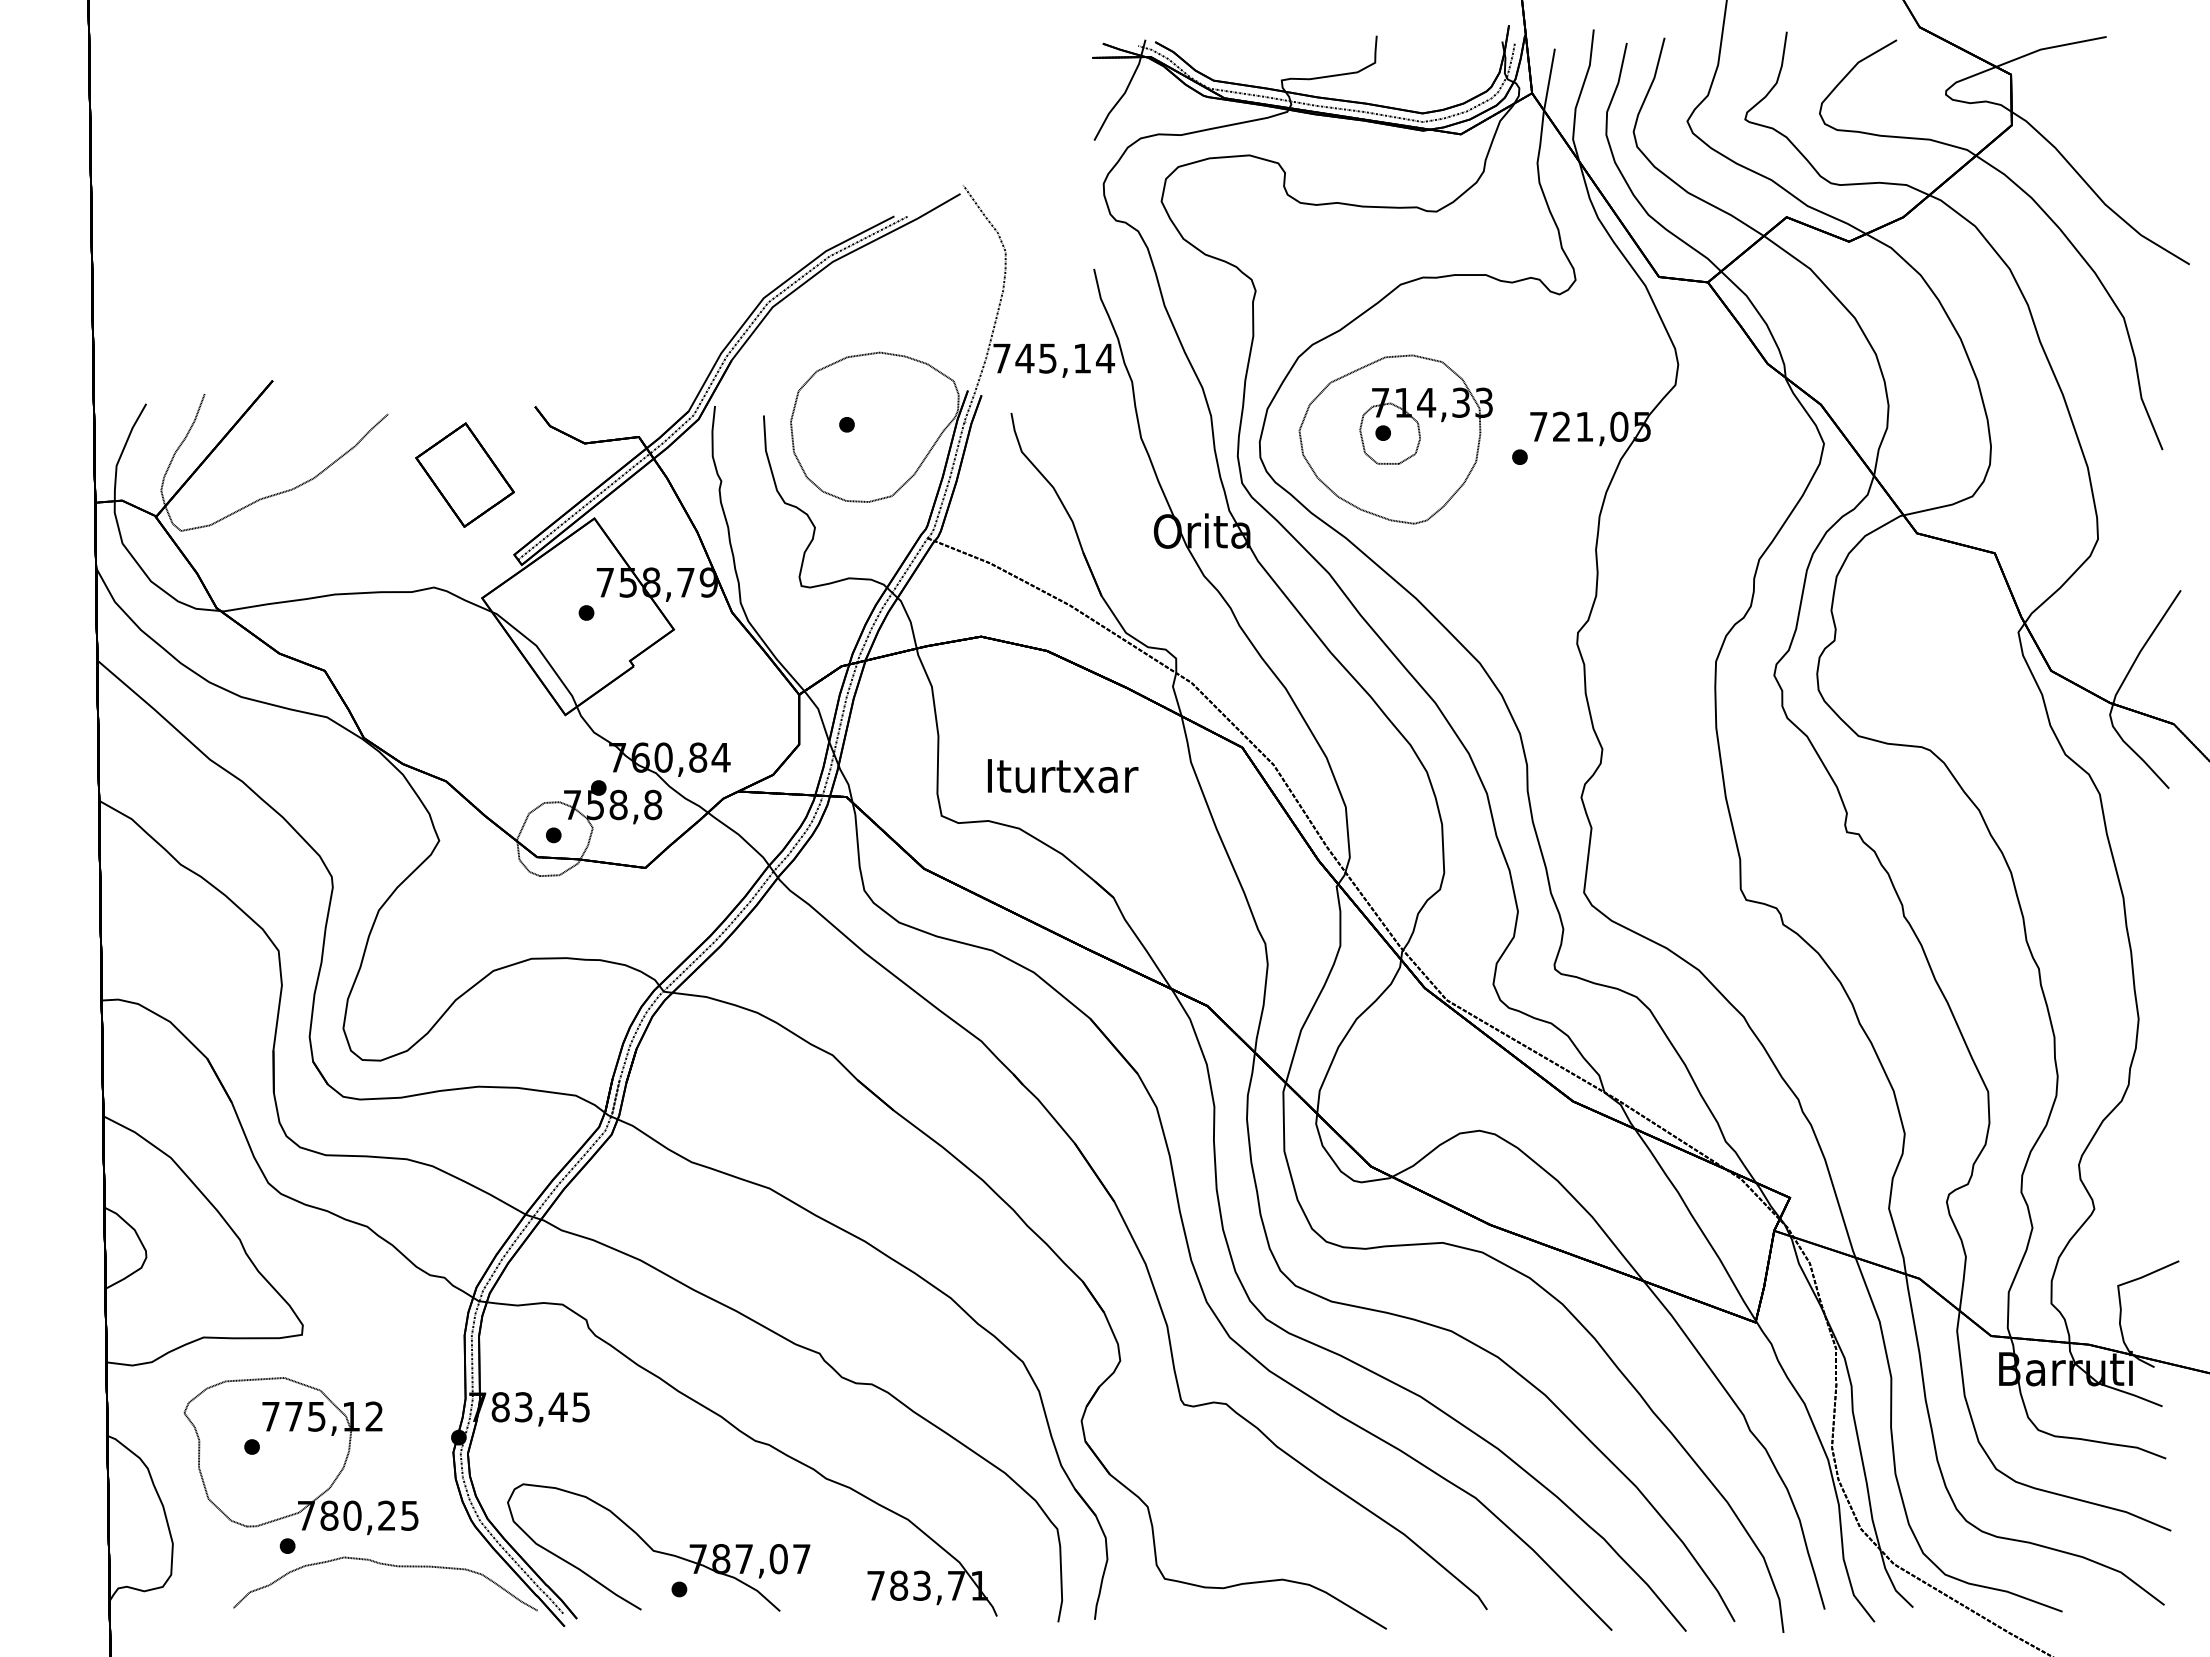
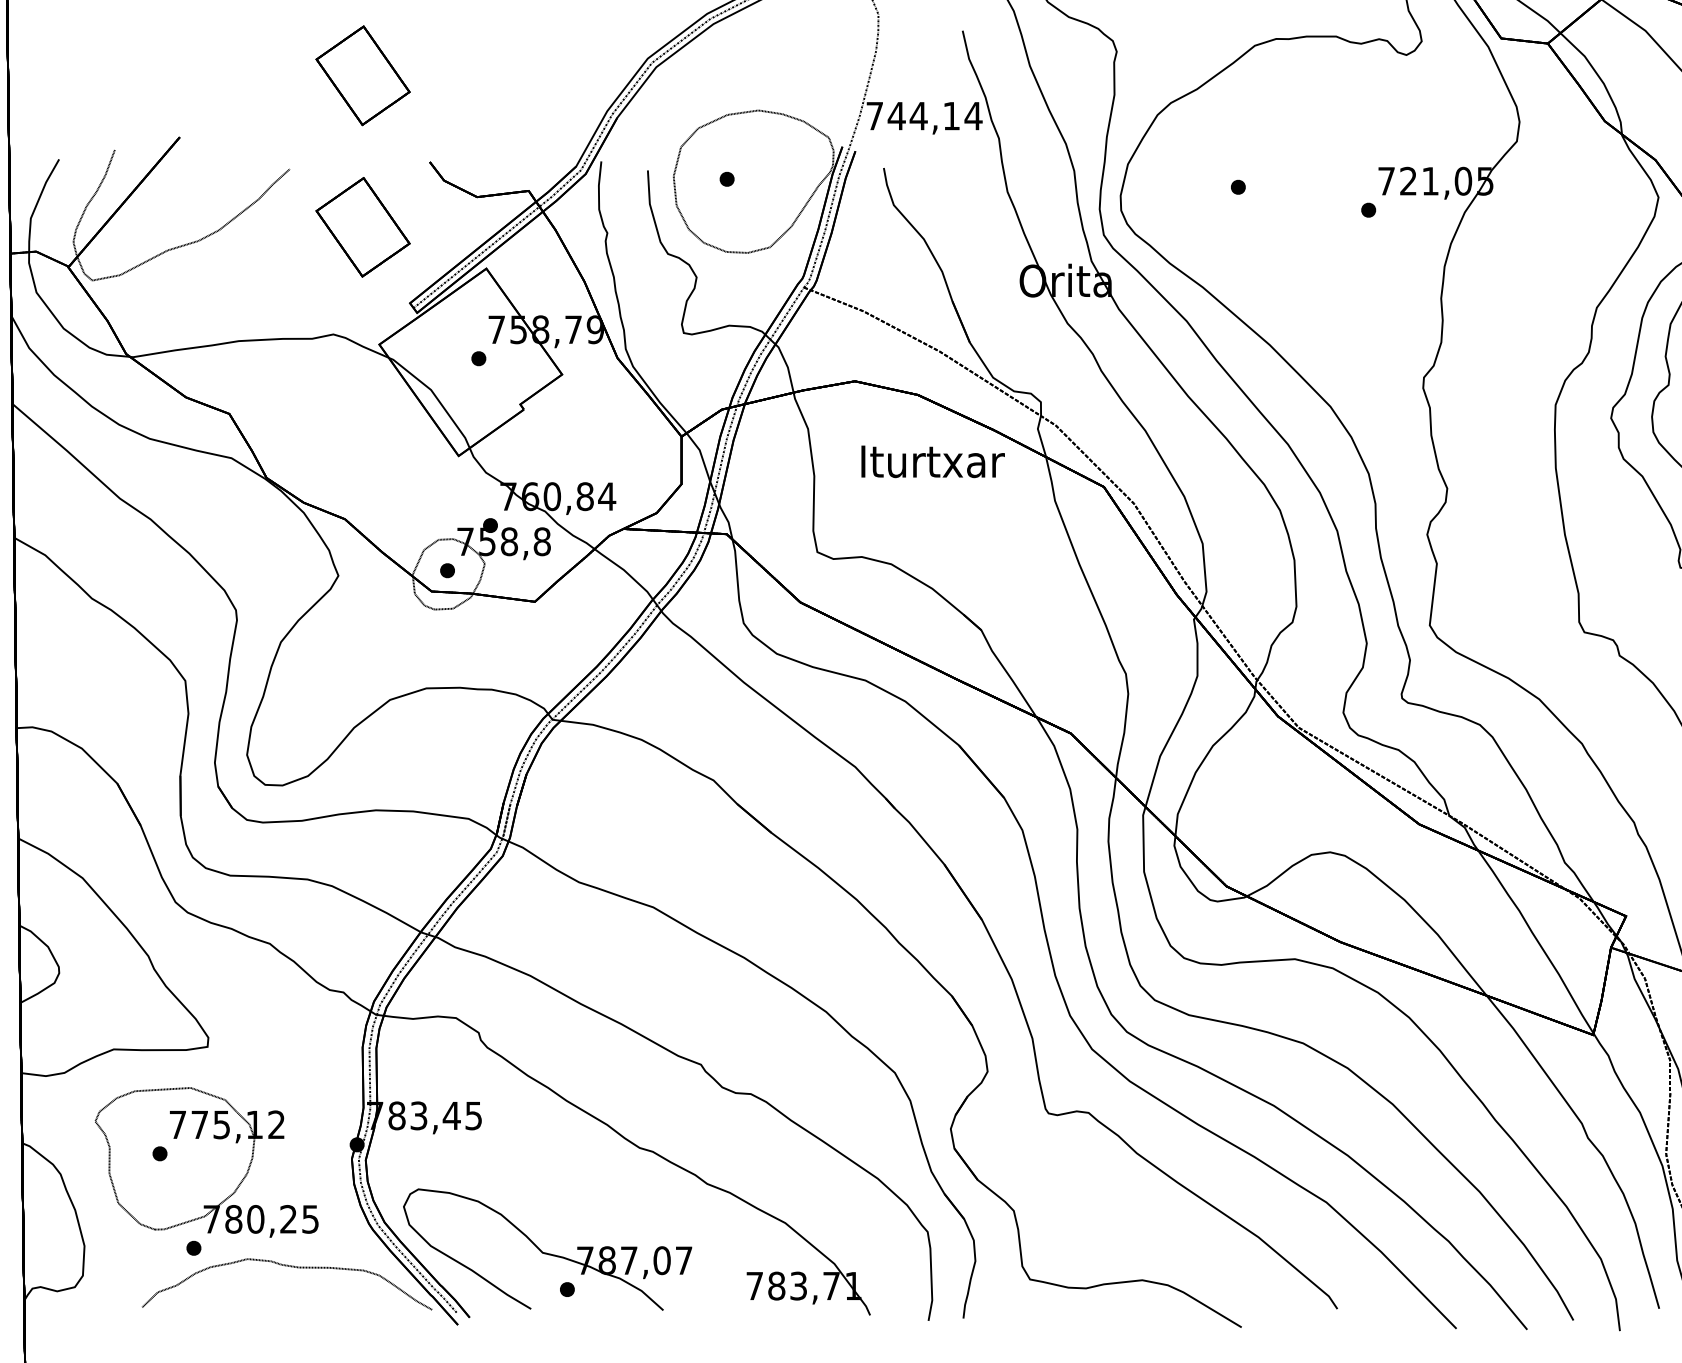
part: (464, 315) -> (362, 75), added
text: (1047, 358) -> (918, 116), 745,14 -> 744,14
part: (1395, 439) -> (1250, 193), removed
text: (1063, 776) -> (933, 462), moved

